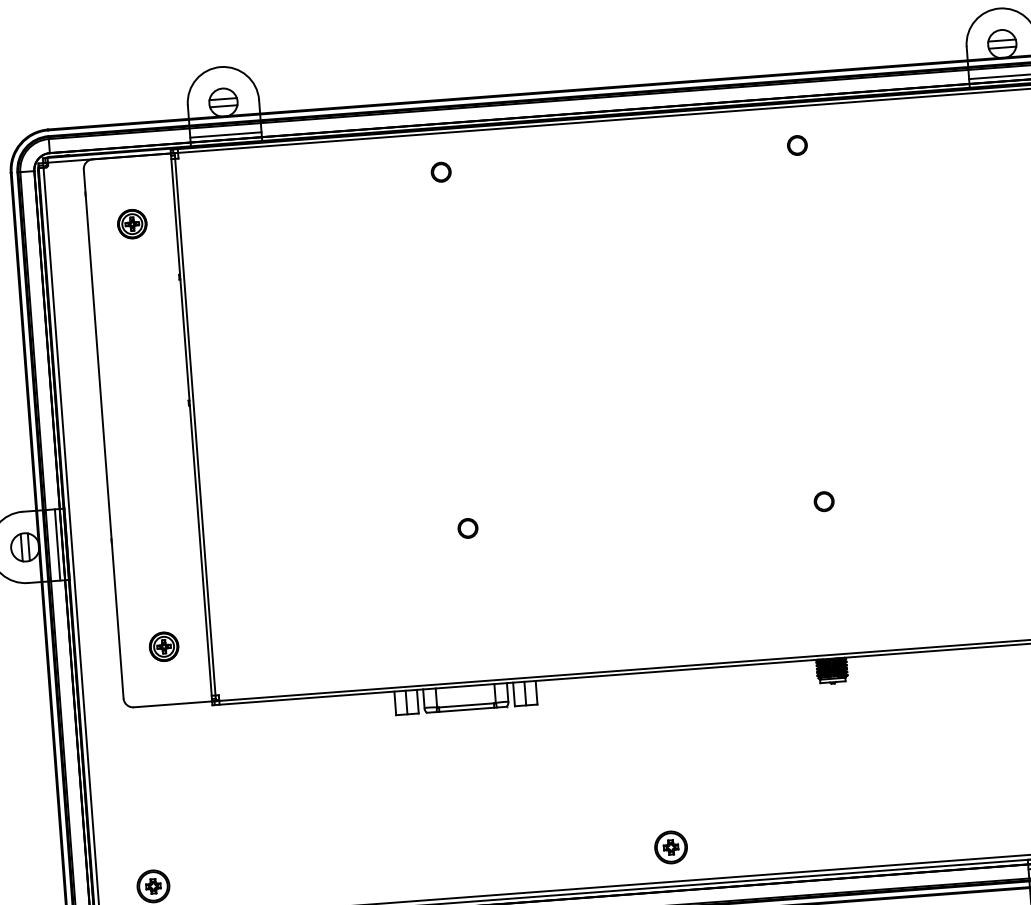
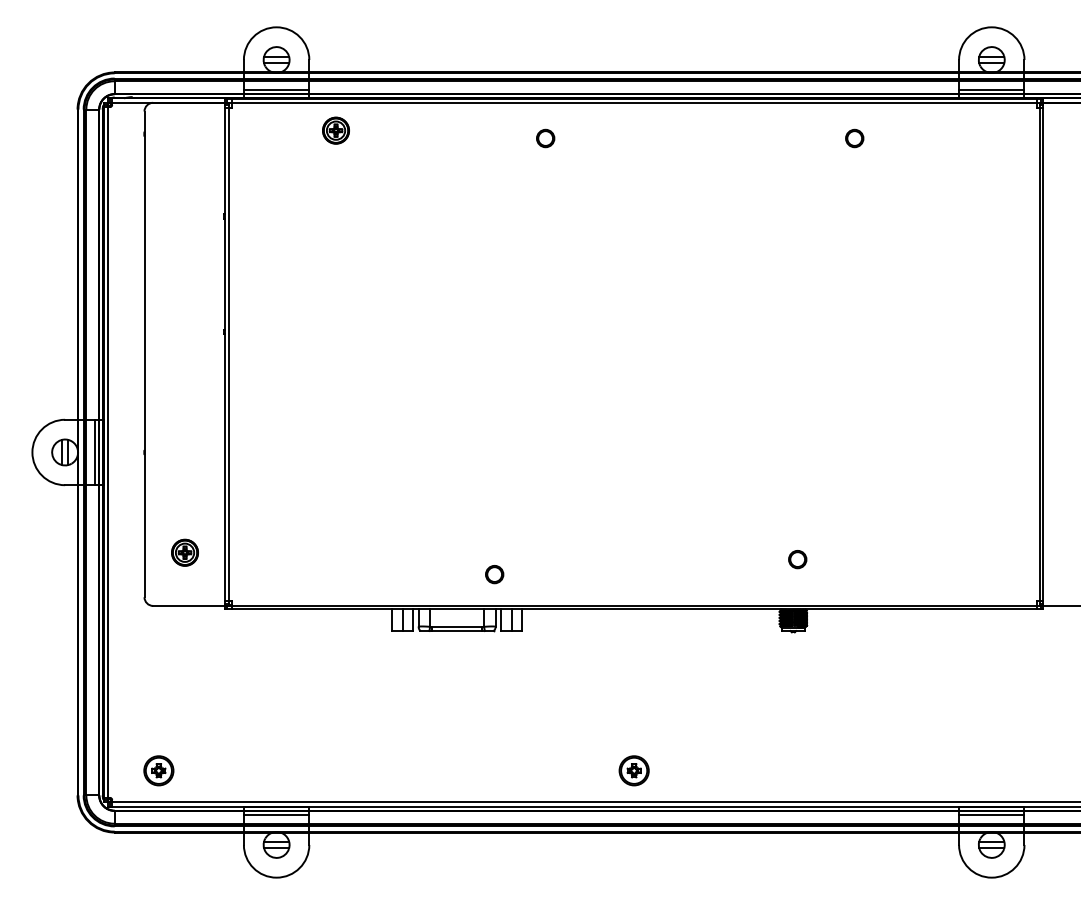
part: (797, 145) -> (854, 138), moved
part: (441, 172) -> (545, 138), moved
part: (131, 224) -> (335, 130), moved
circle: (823, 501) -> (797, 559), moved
circle: (467, 528) -> (494, 574), moved

